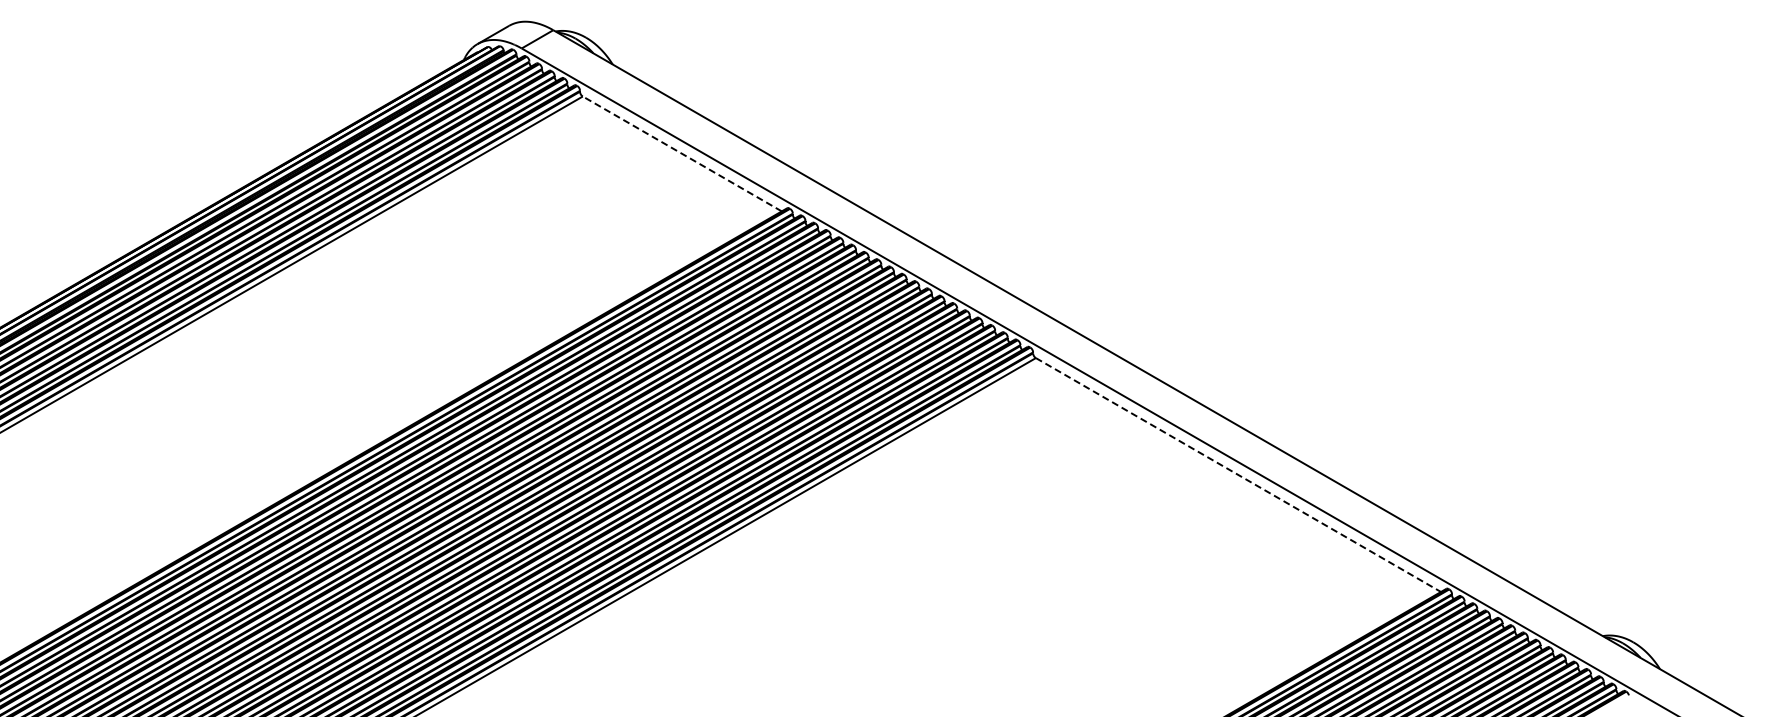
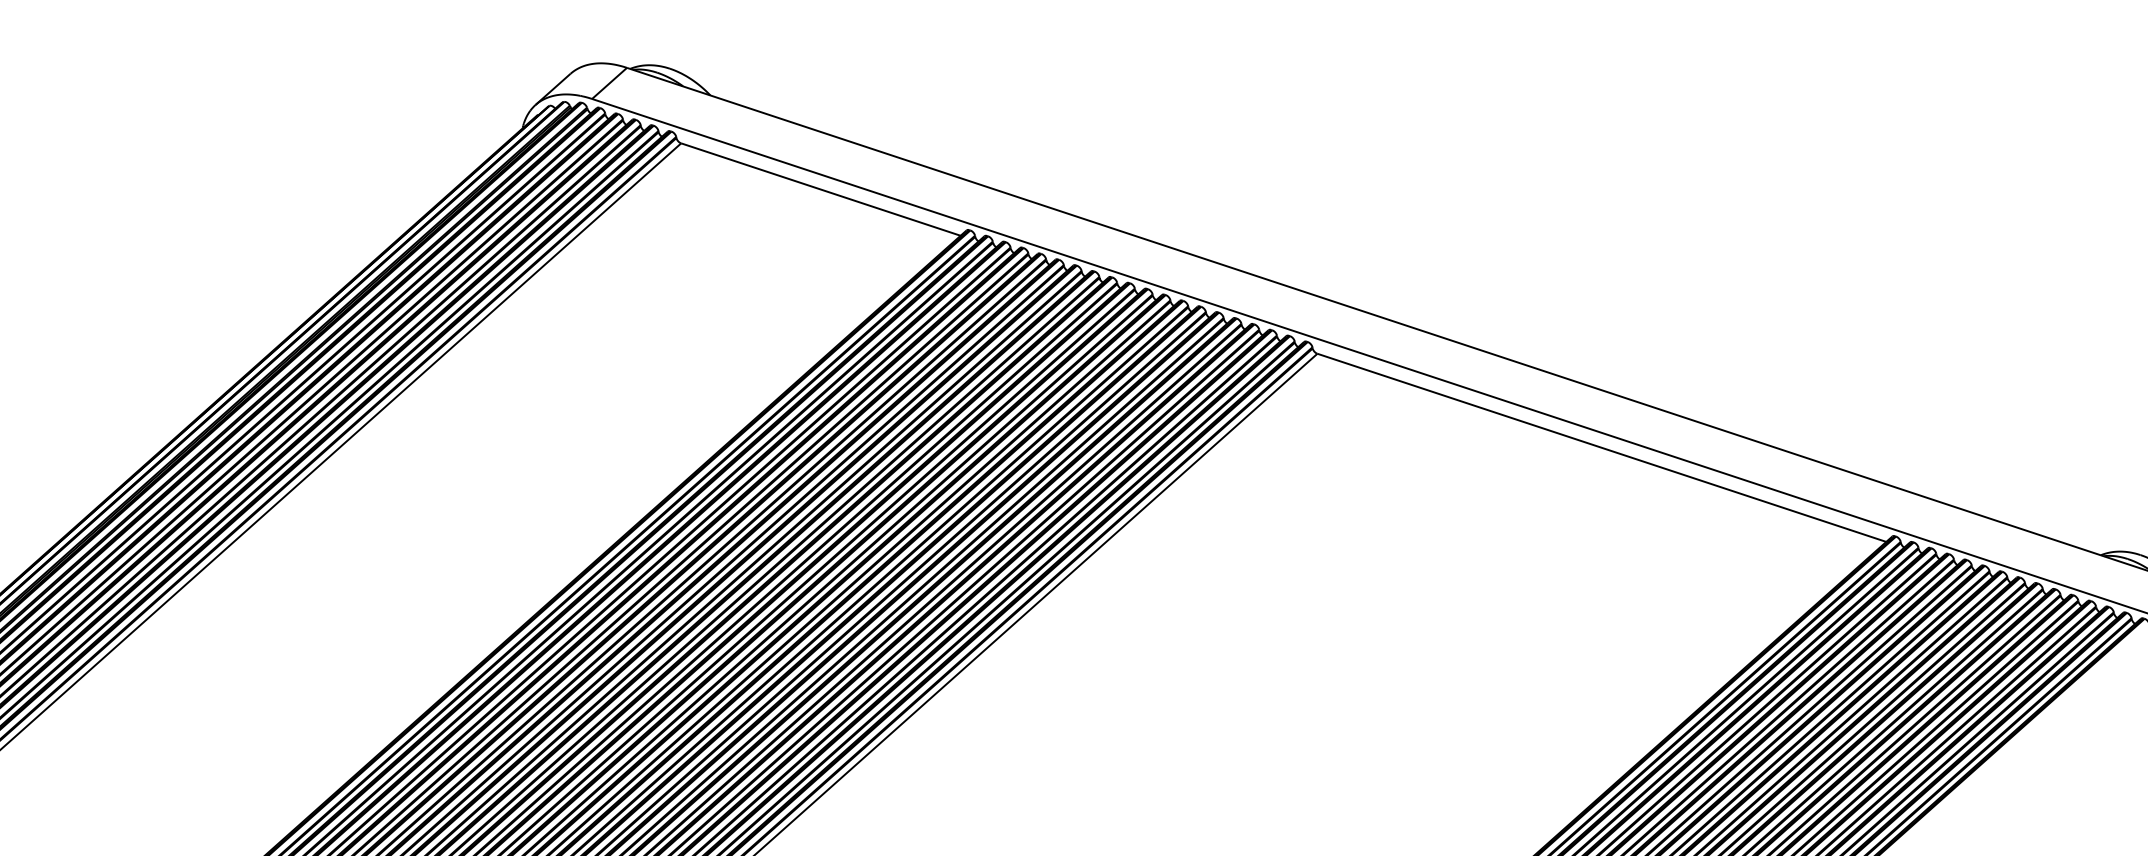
line: (682, 153) -> (821, 188), dashed -> solid
line: (1238, 475) -> (1602, 448), dashed -> solid

